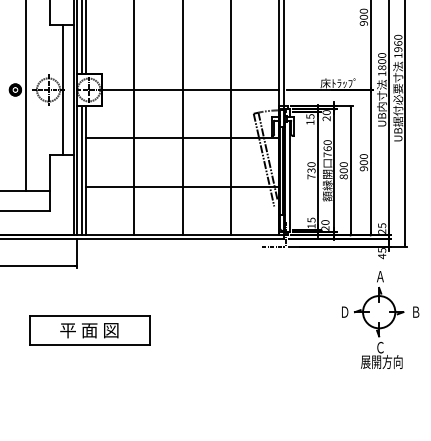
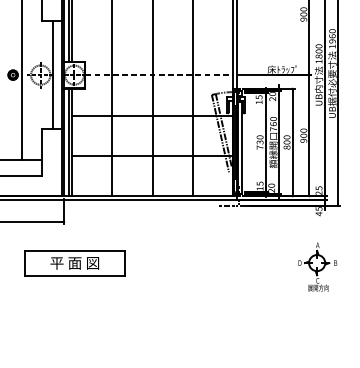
line: (190, 90) -> (159, 75), solid -> dashed
part: (380, 319) -> (317, 266), size x0.6
part: (89, 330) -> (74, 263), moved

